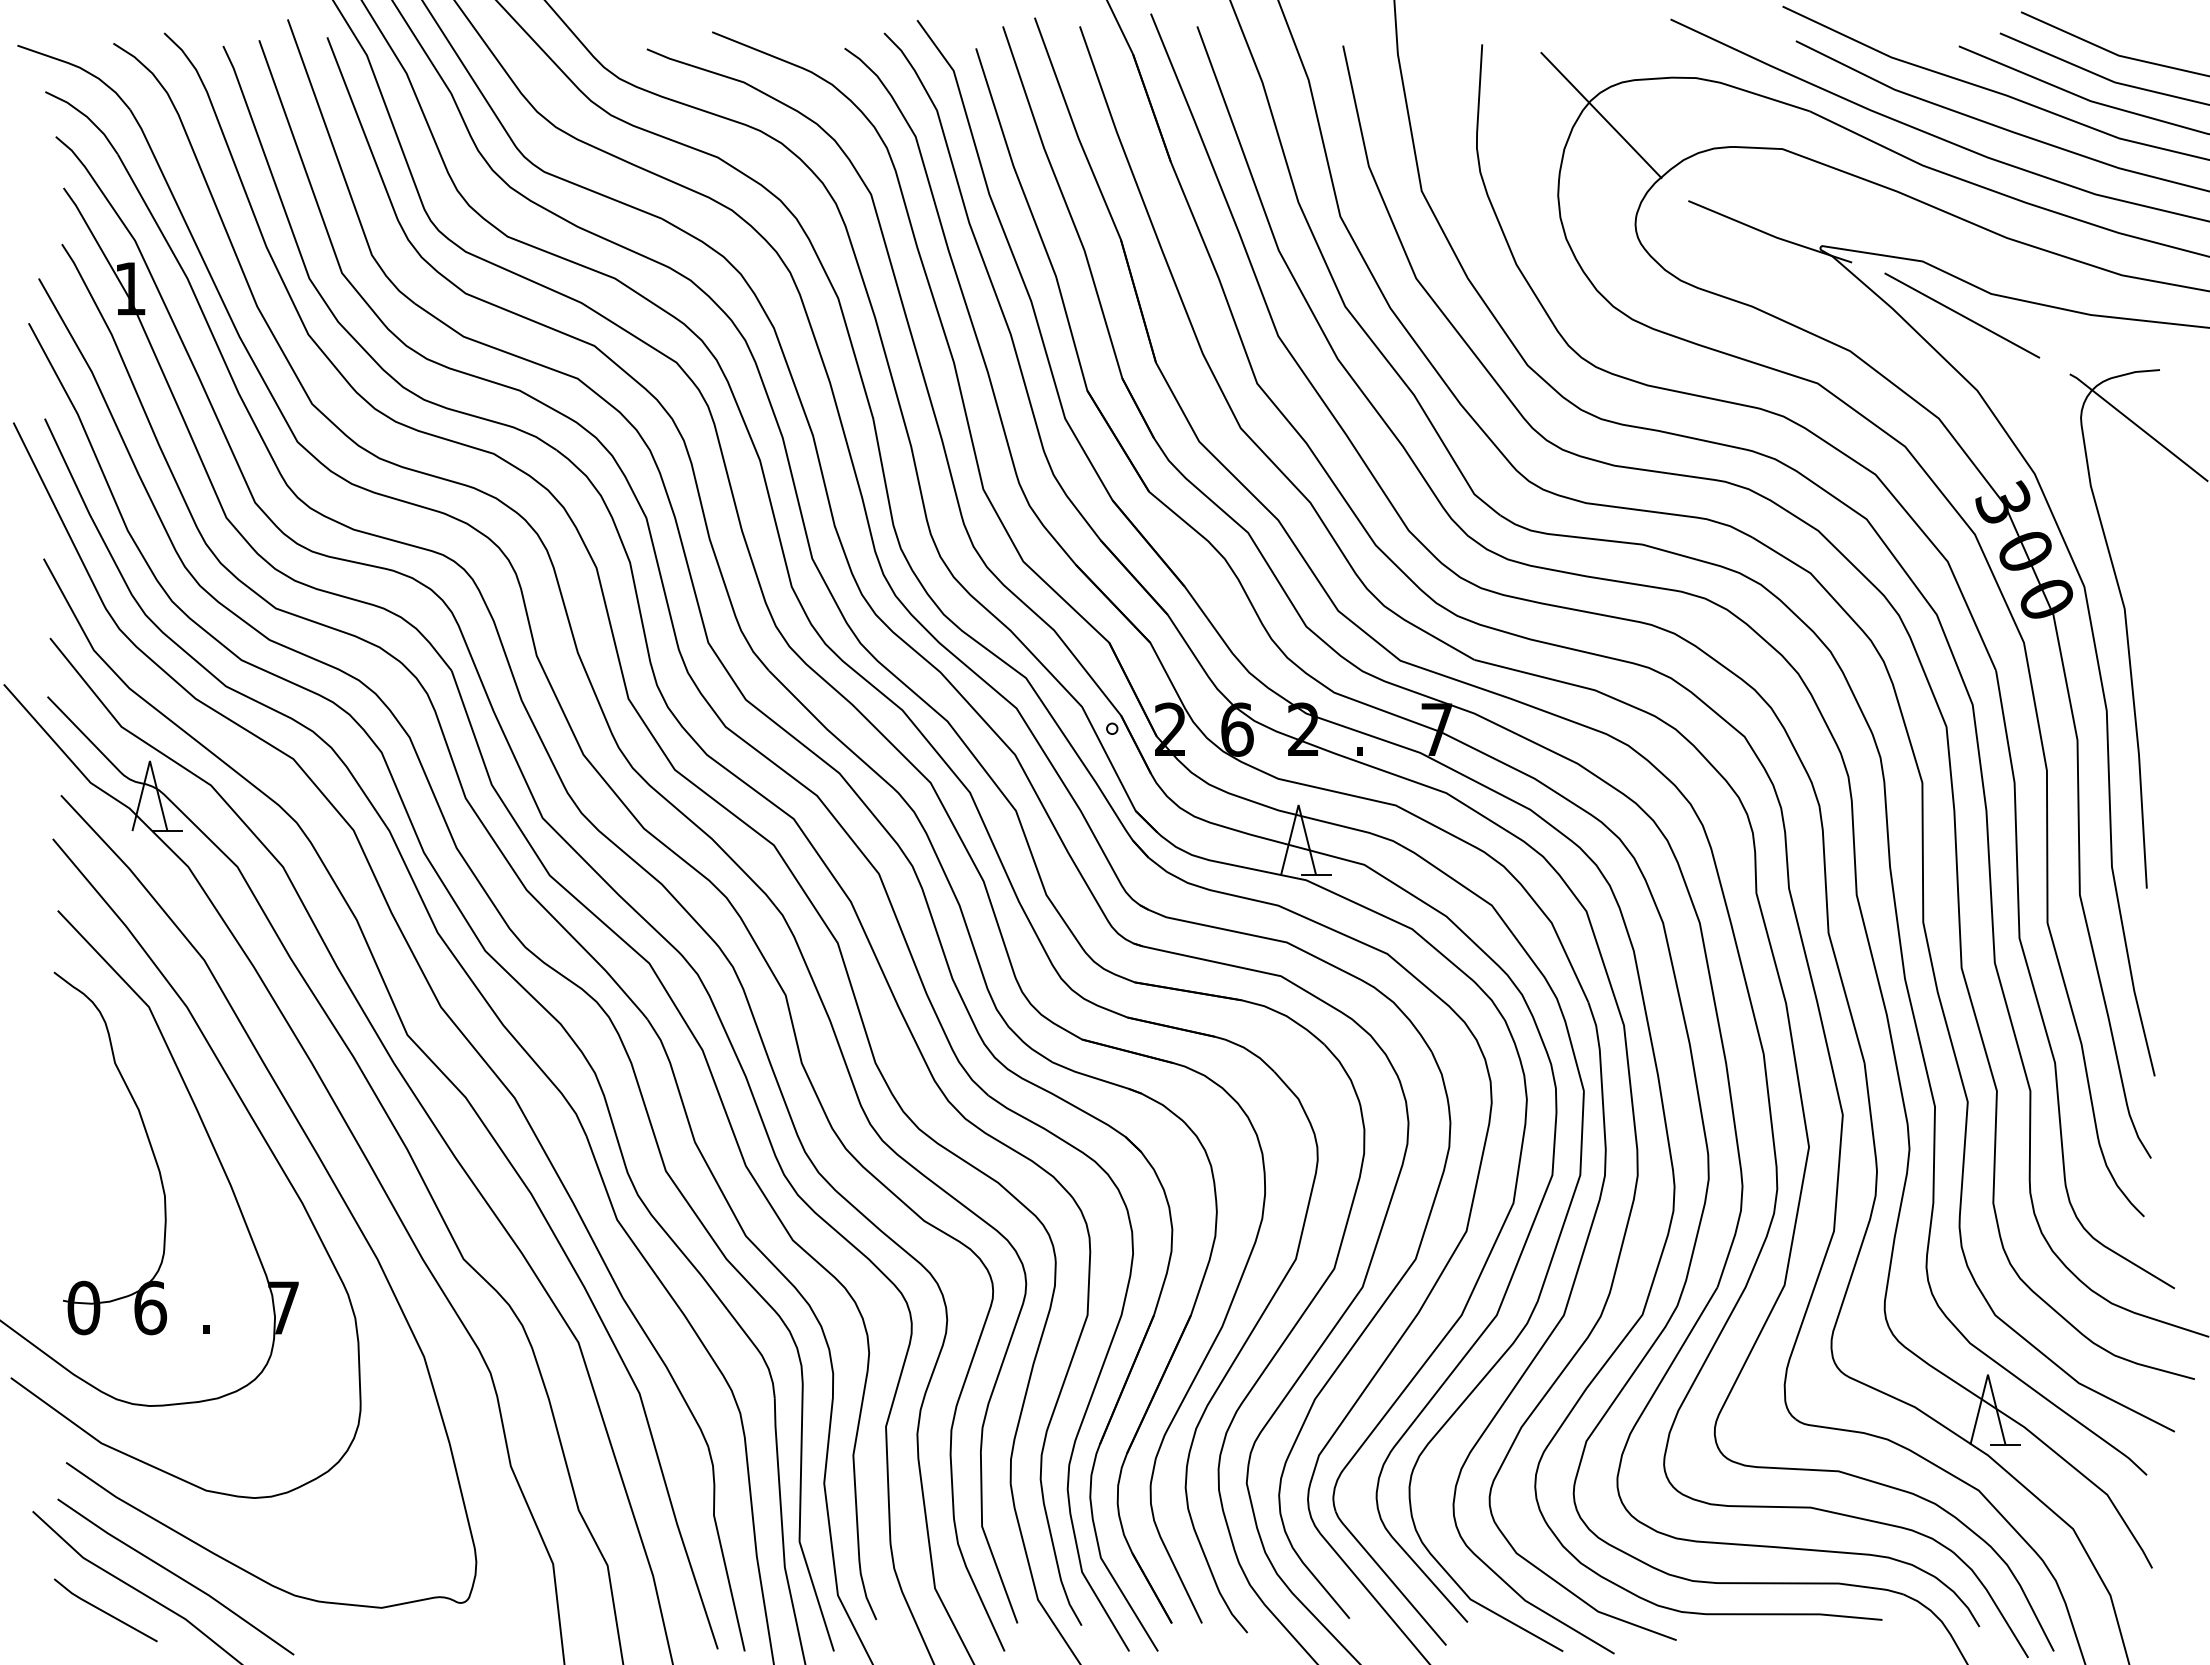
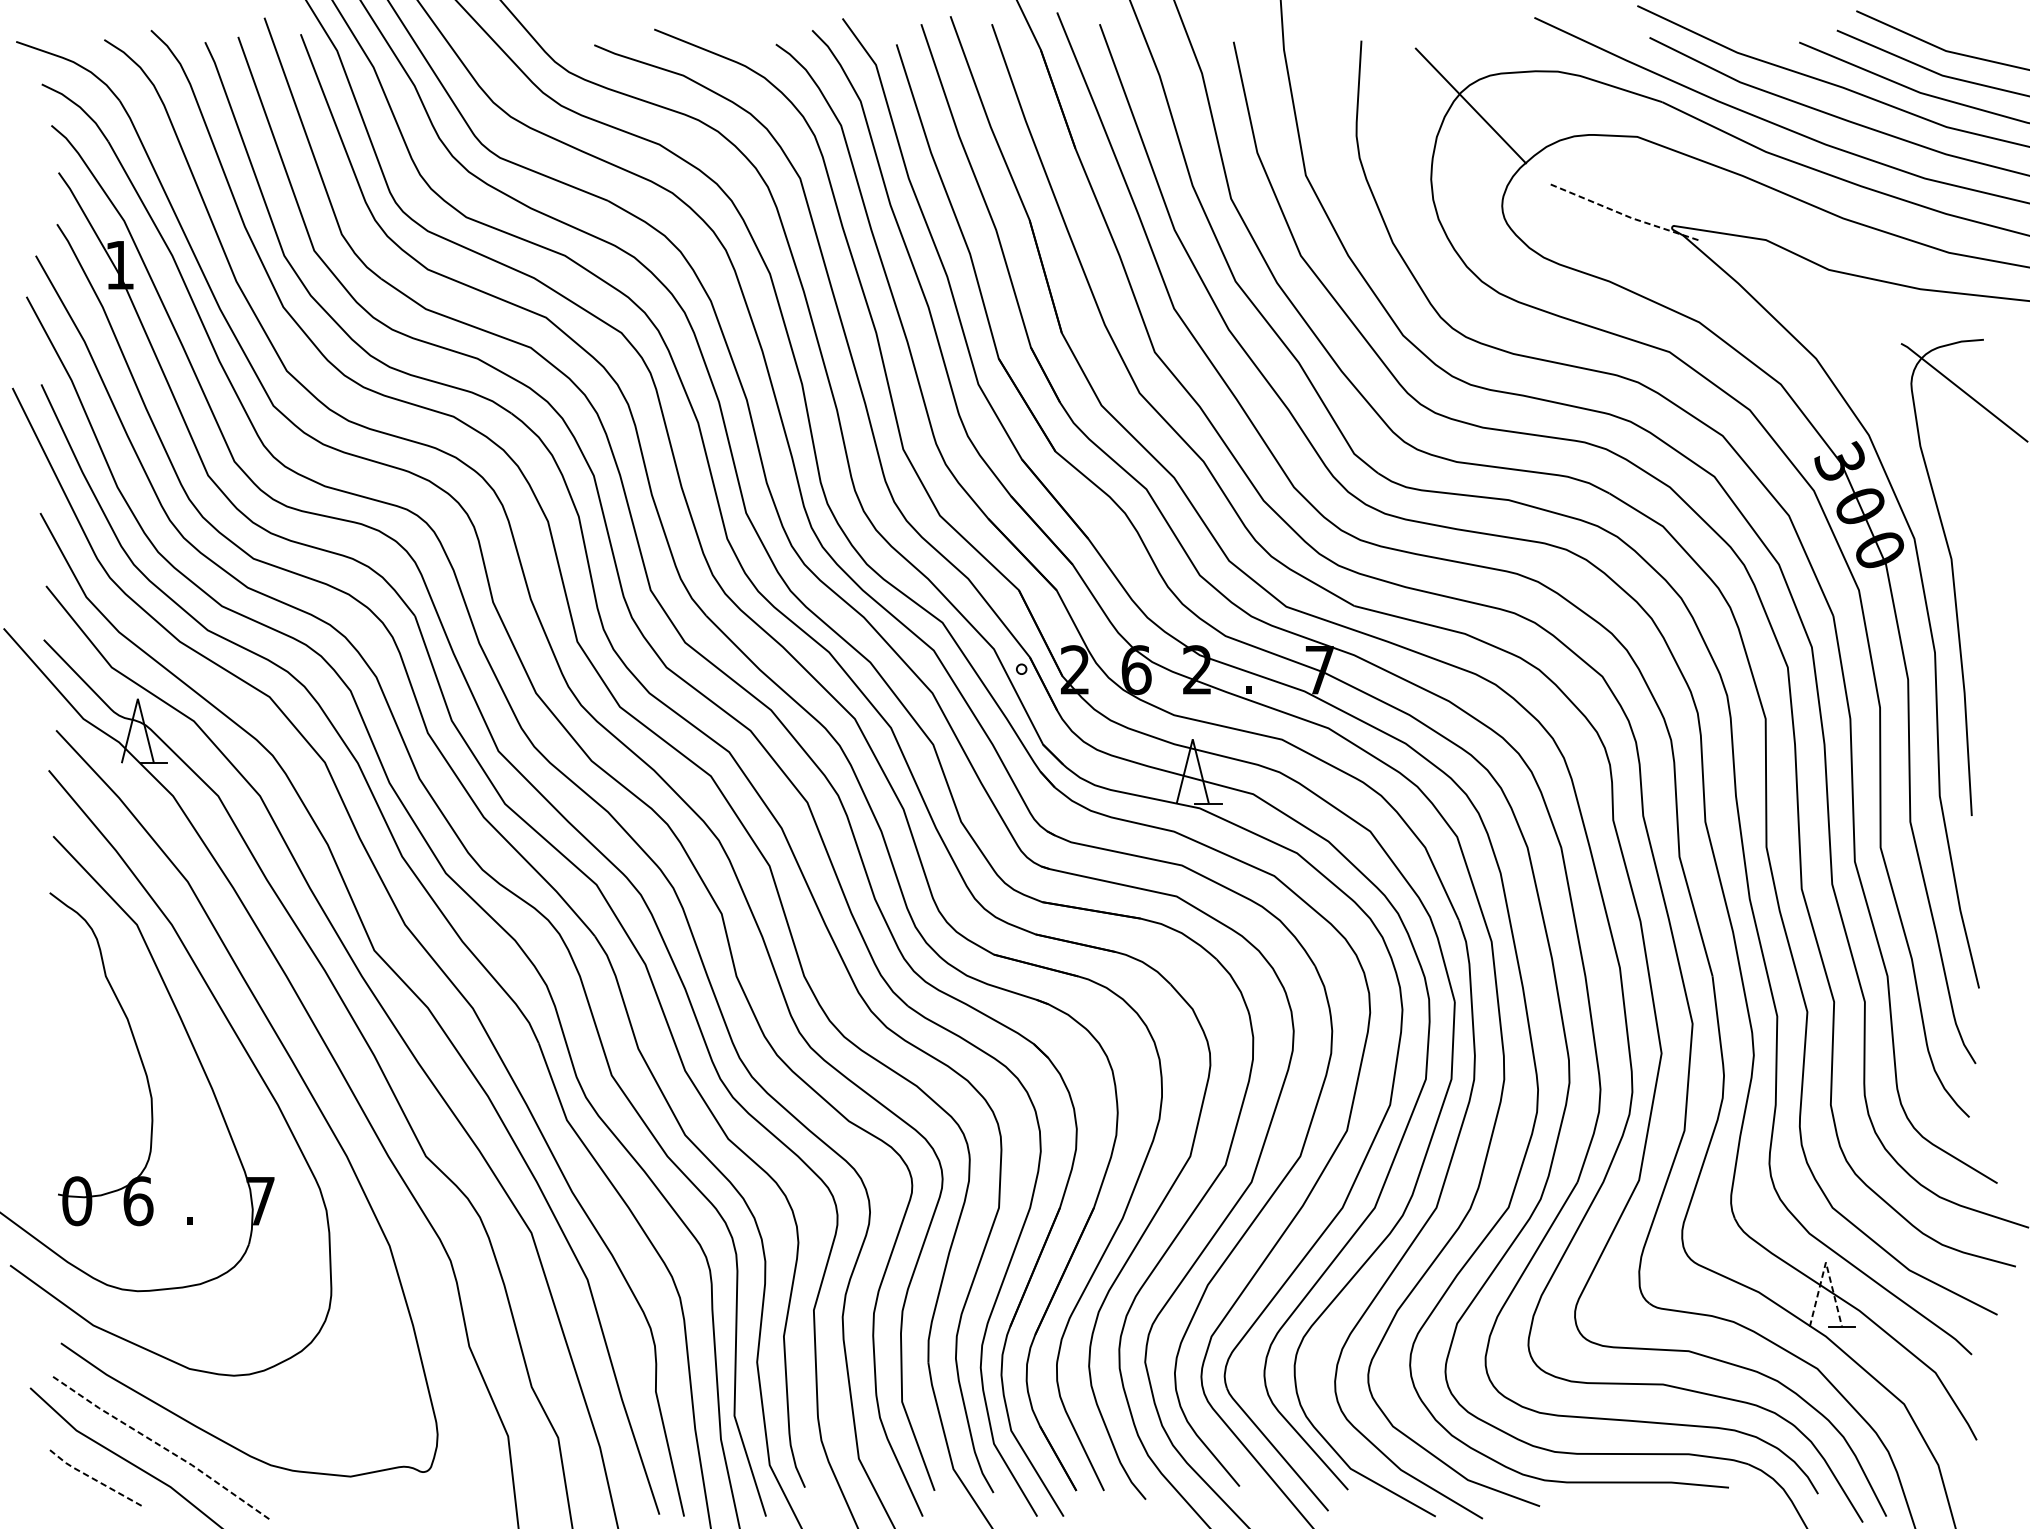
line: (1769, 234) -> (1625, 215), solid -> dashed
line: (1962, 315) -> (1802, 289), removed
line: (1987, 1374) -> (1825, 1262), solid -> dashed
line: (176, 1575) -> (162, 1446), solid -> dashed
line: (103, 1611) -> (95, 1479), solid -> dashed

